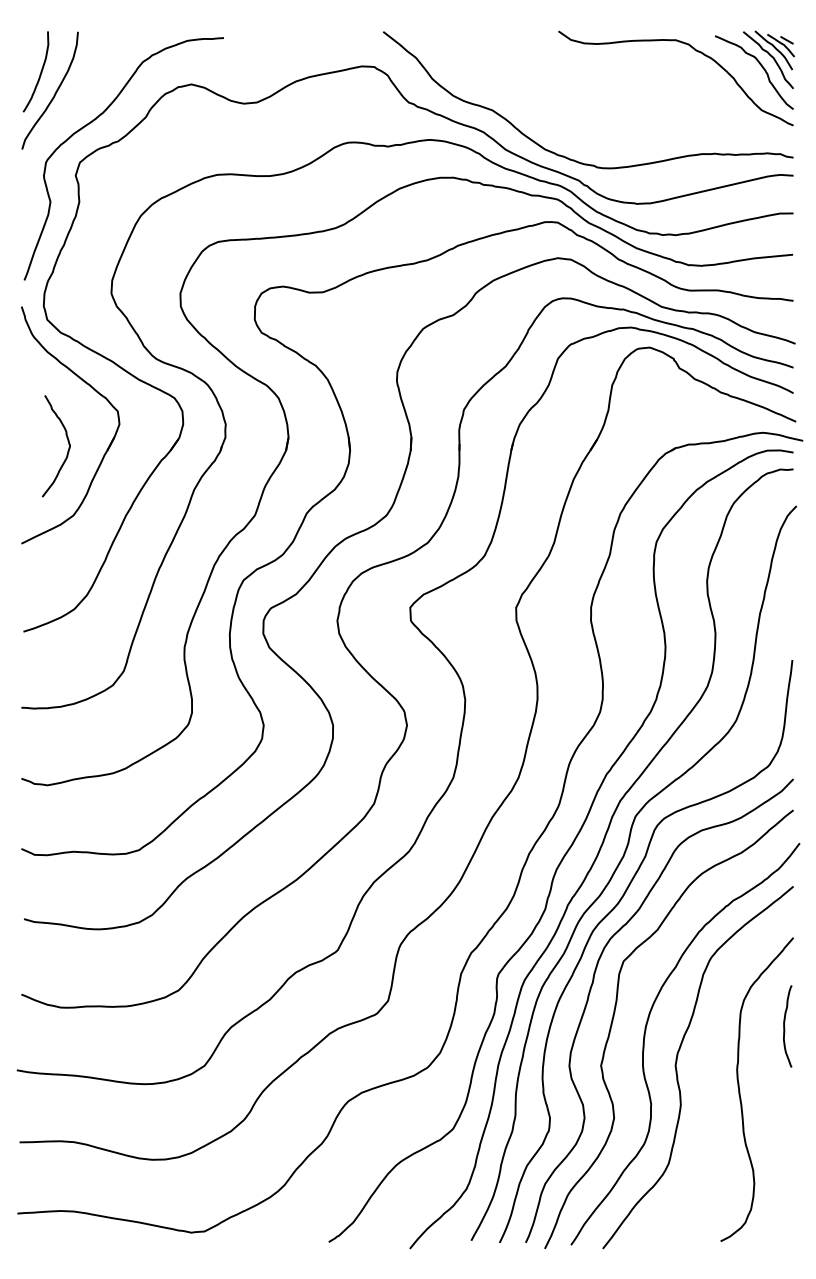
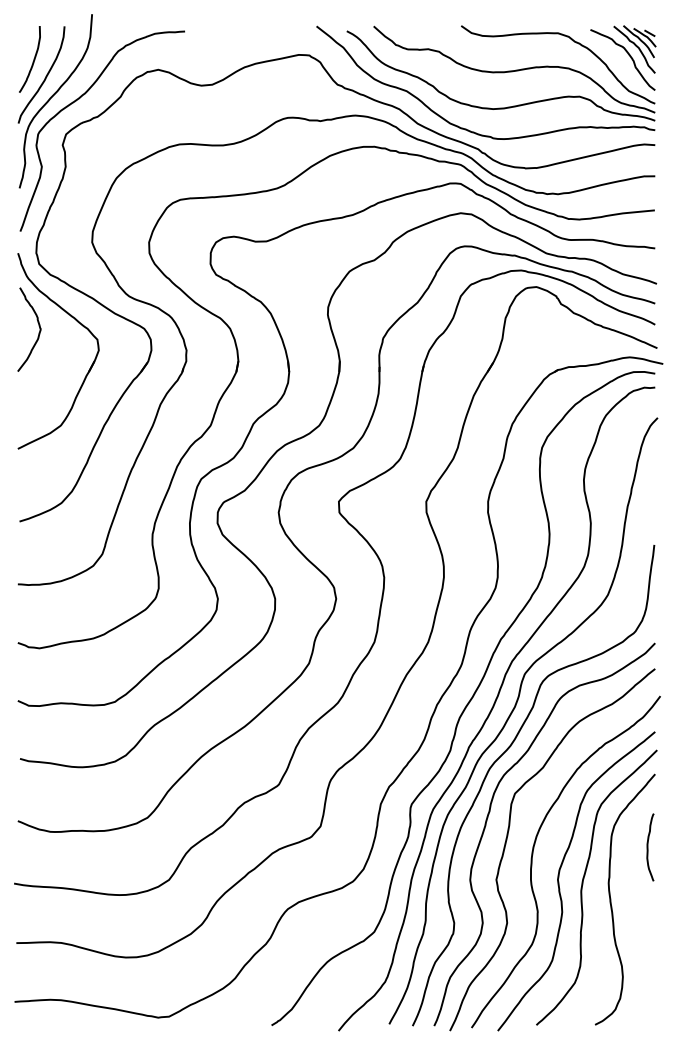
part: (606, 88) -> (500, 73), added
curve: (63, 117) -> (52, 97), added
curve: (67, 450) -> (38, 333), moved
curve: (706, 1070) -> (583, 883), added

